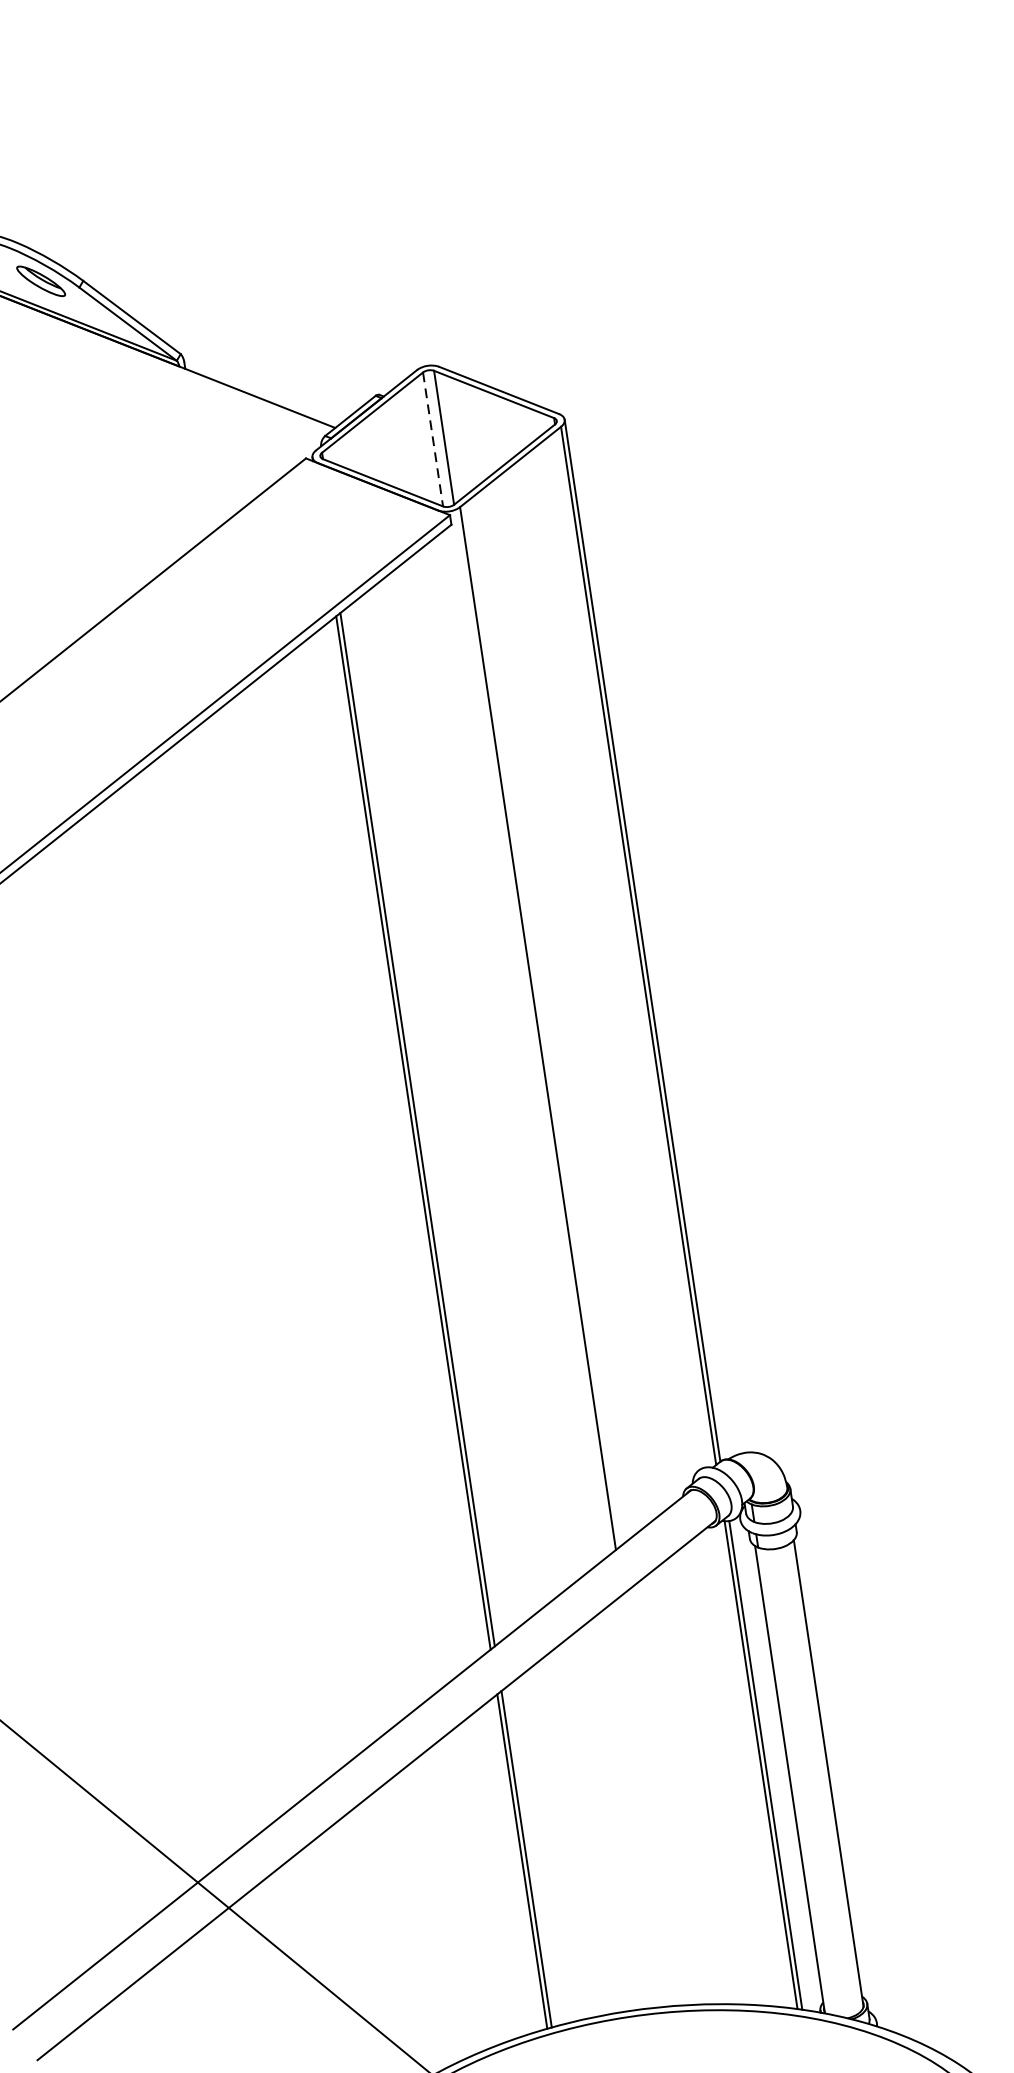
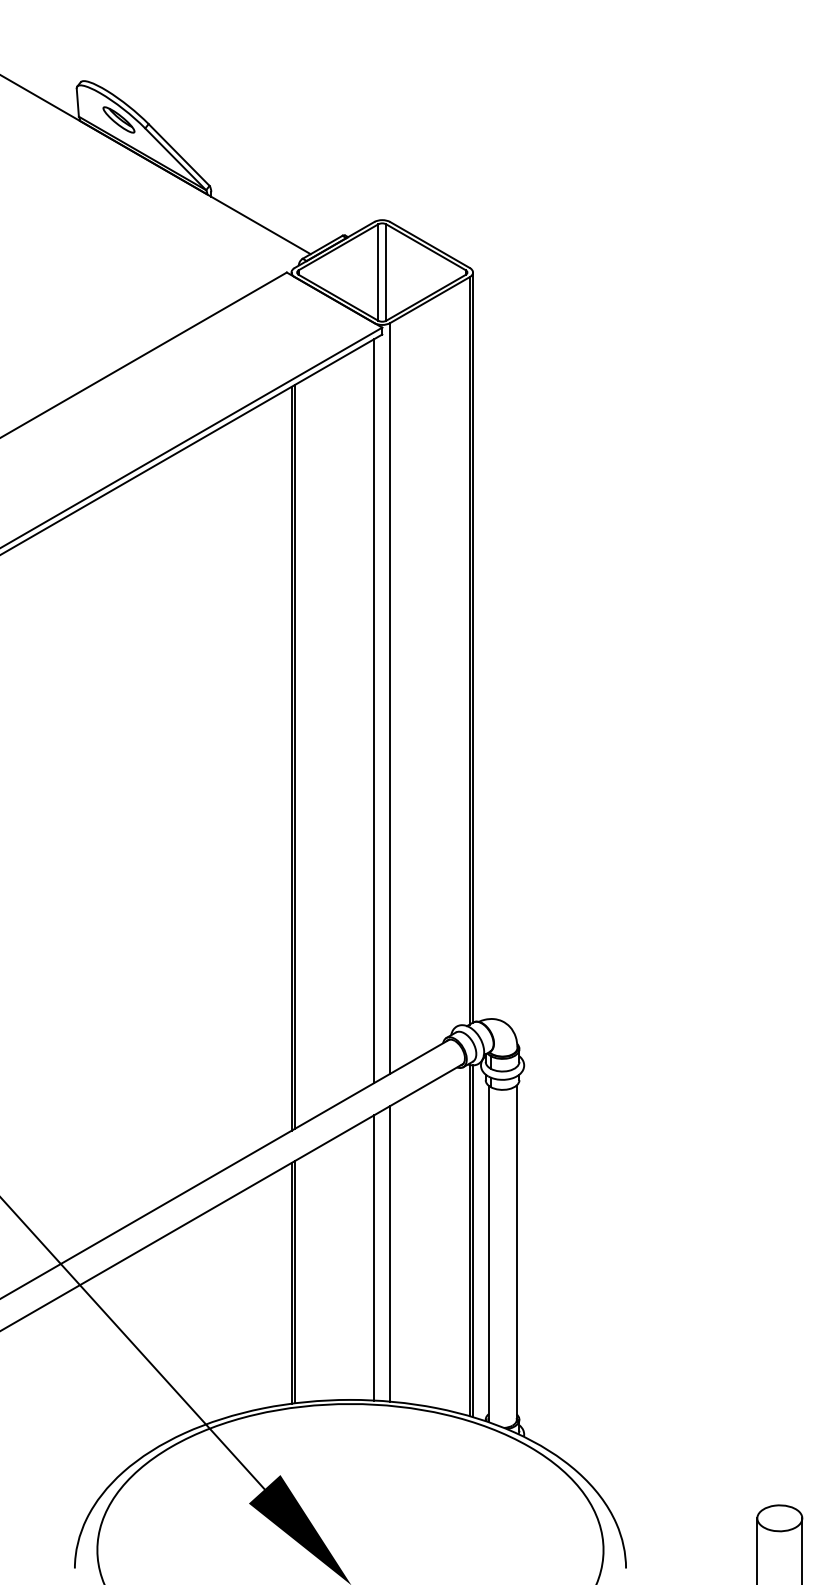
line: (433, 440) -> (378, 273), dashed -> solid
line: (518, 1049) -> (374, 711), added
line: (653, 1799) -> (390, 1253), added
line: (632, 1808) -> (374, 1257), added

